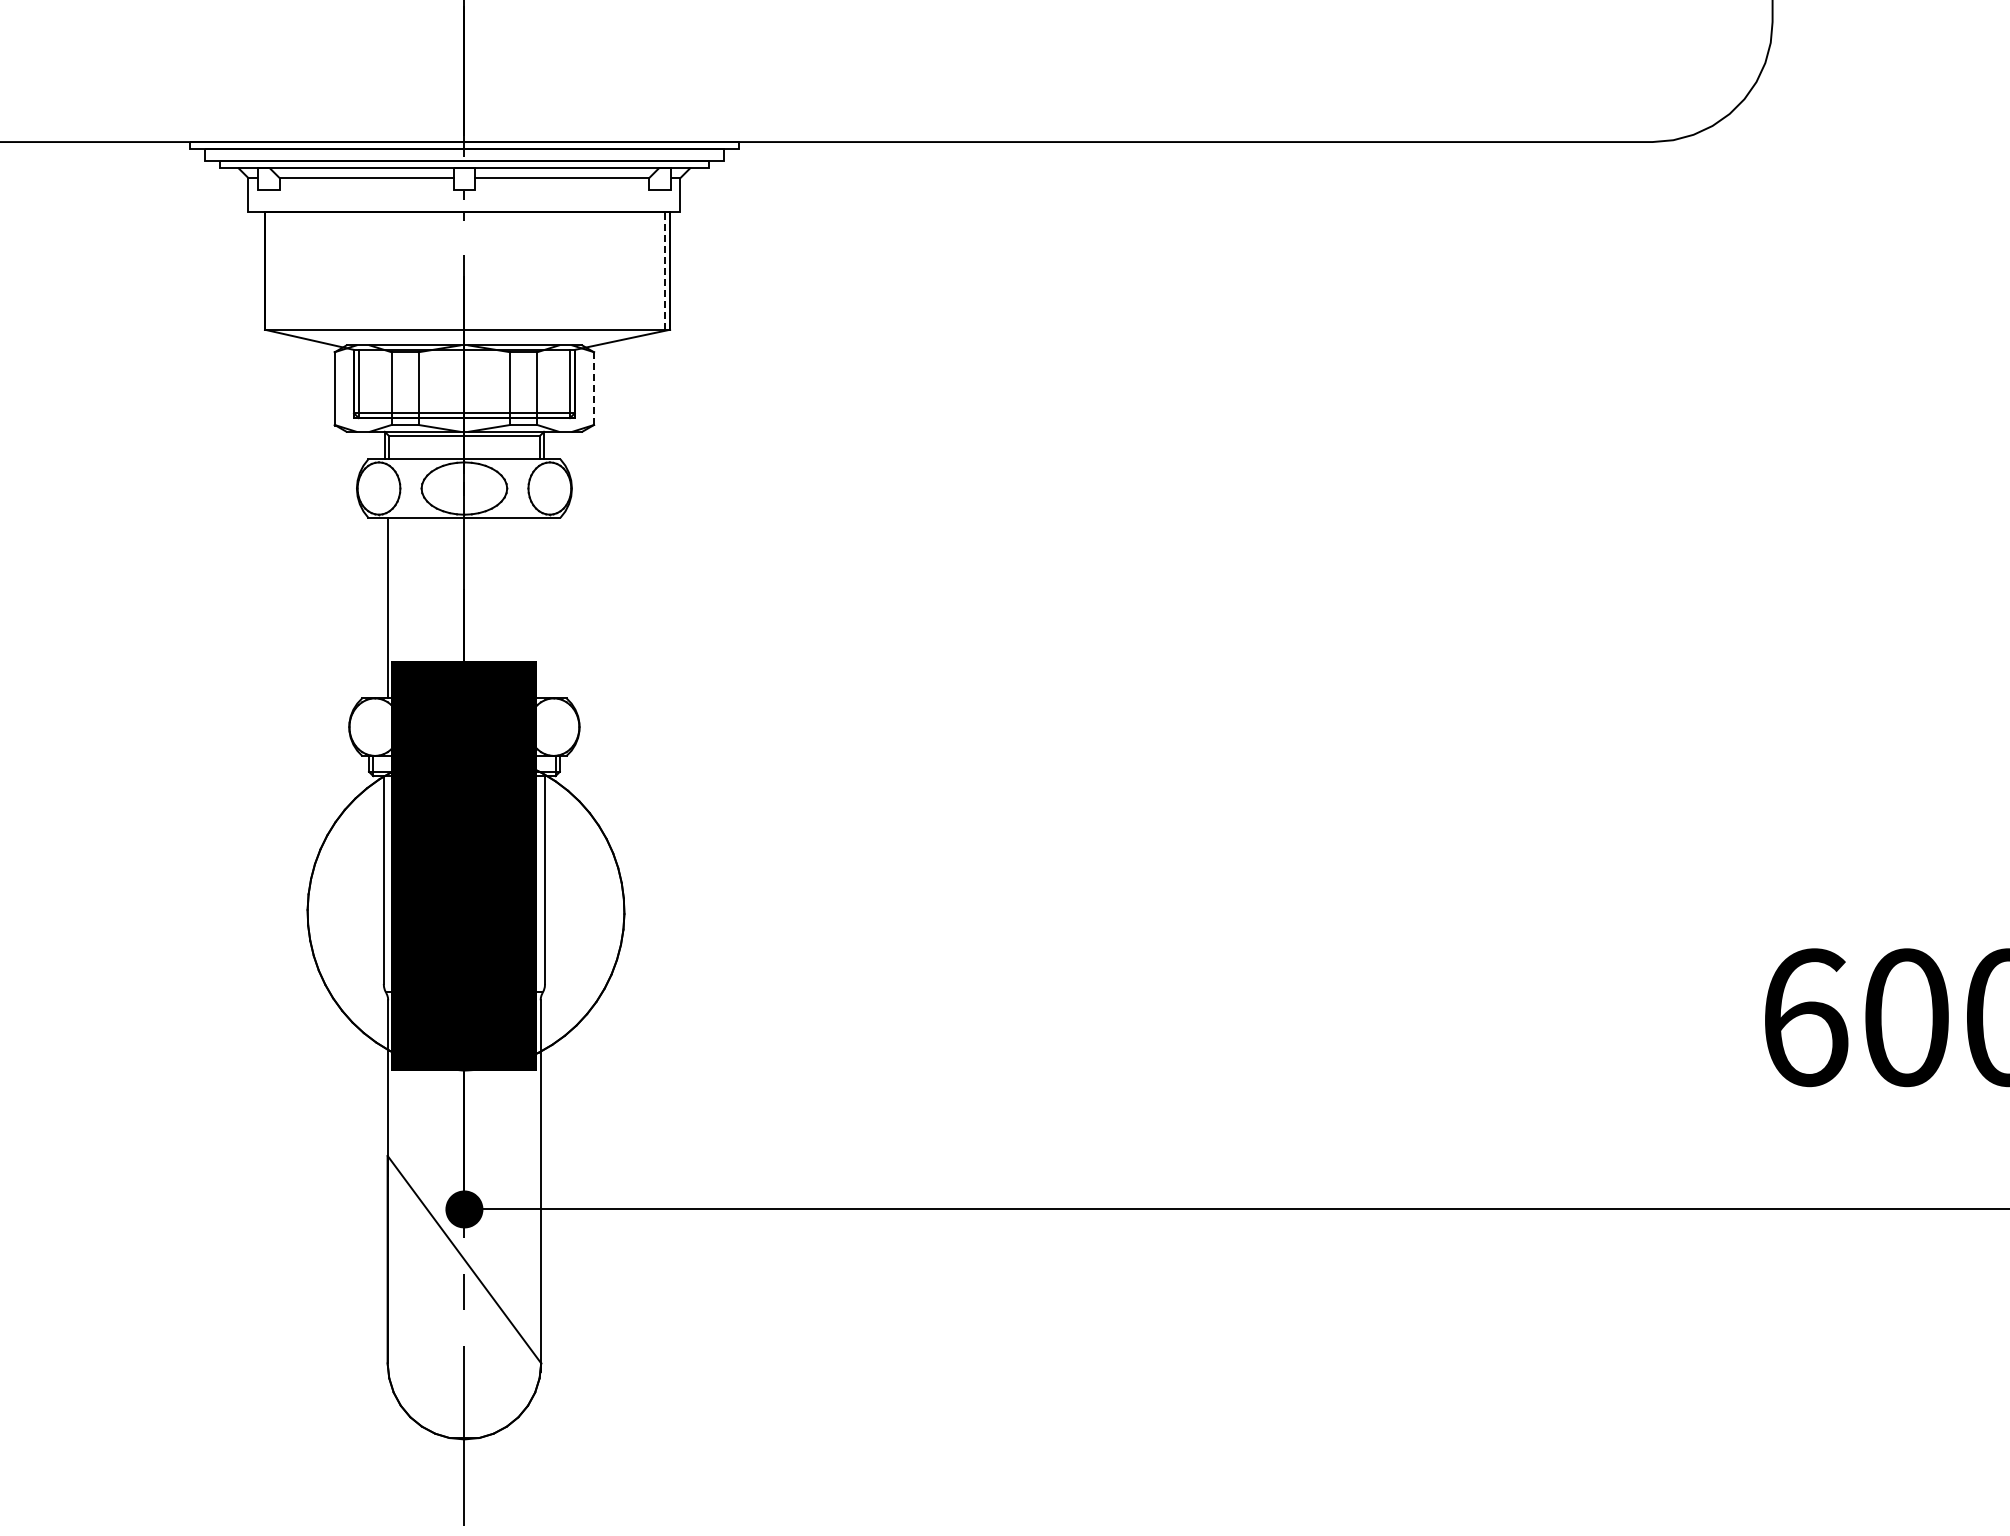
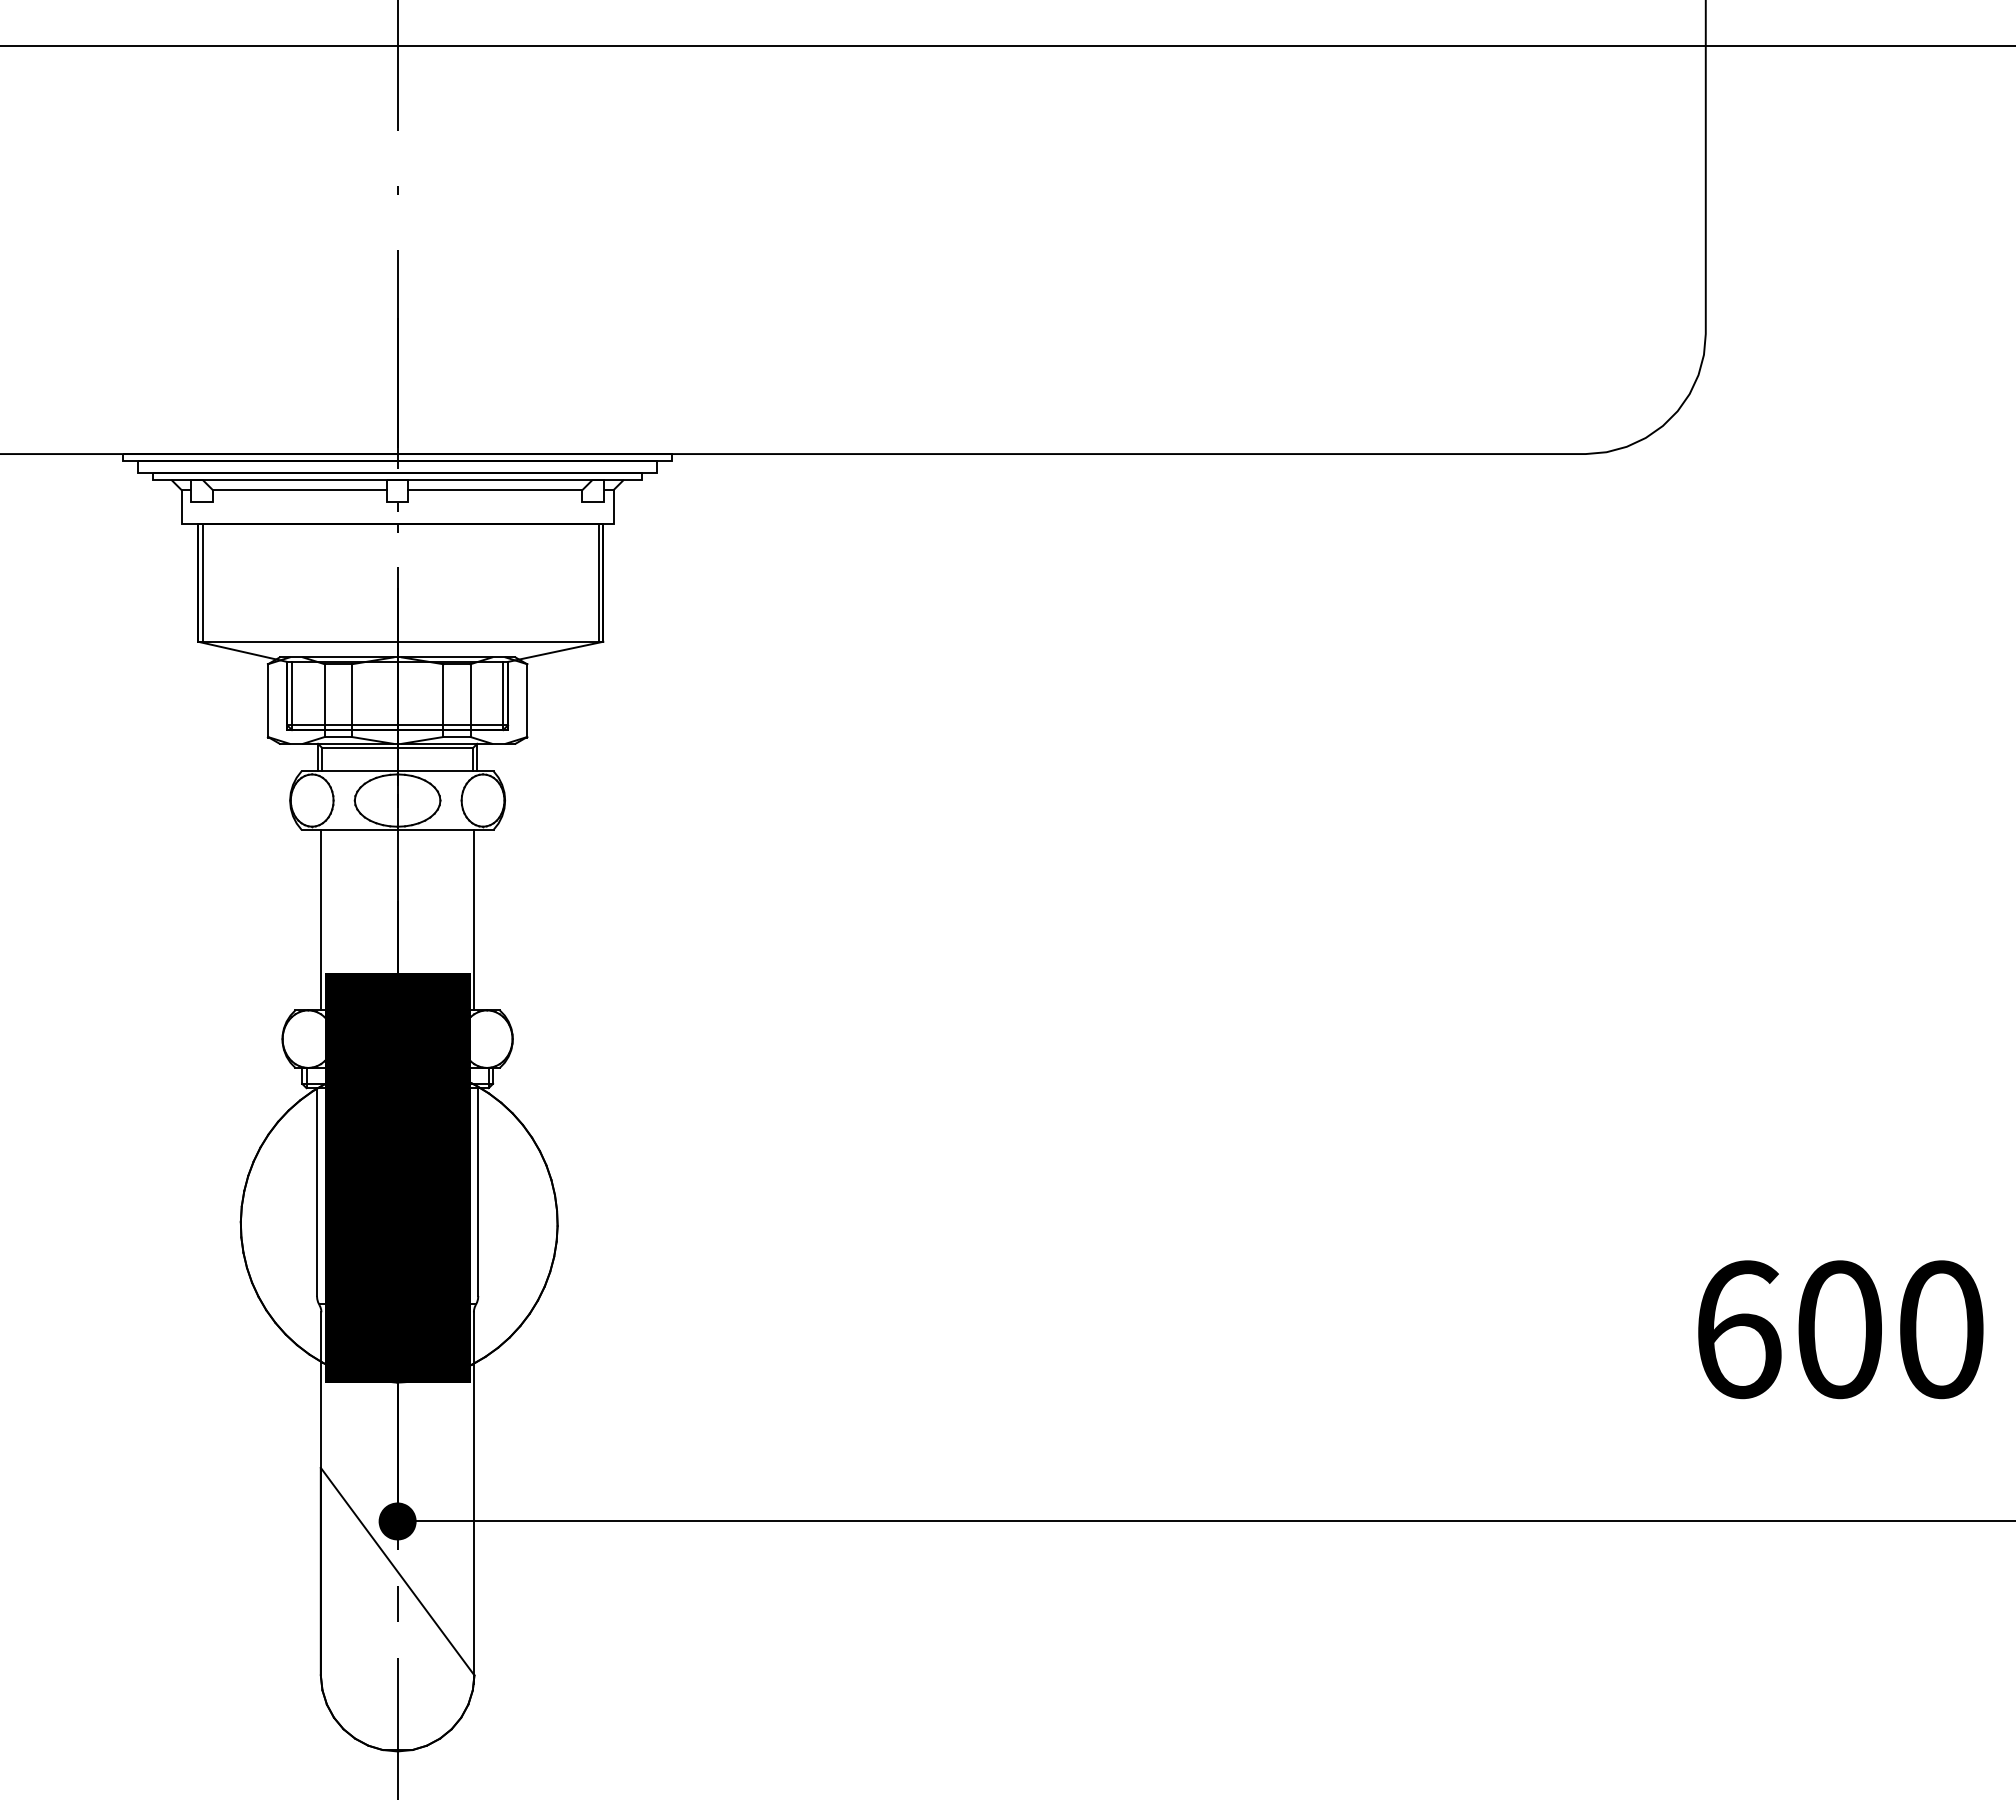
line: (269, 270) -> (202, 582), added
line: (665, 270) -> (598, 582), dashed -> solid
line: (594, 389) -> (527, 701), dashed -> solid
line: (540, 607) -> (473, 919), added

